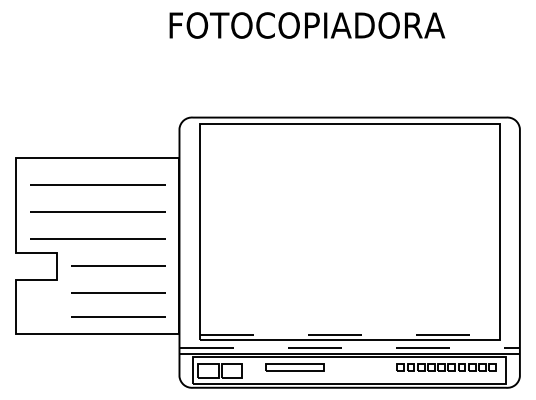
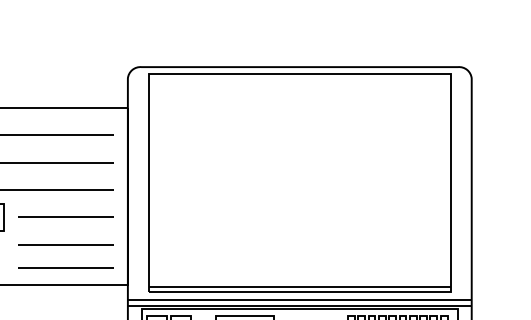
line: (349, 334) -> (299, 286), dashed -> solid
line: (350, 348) -> (300, 300), dashed -> solid

